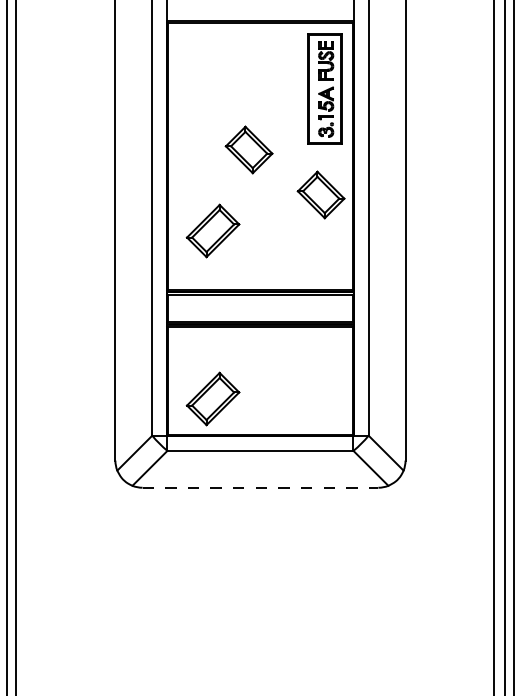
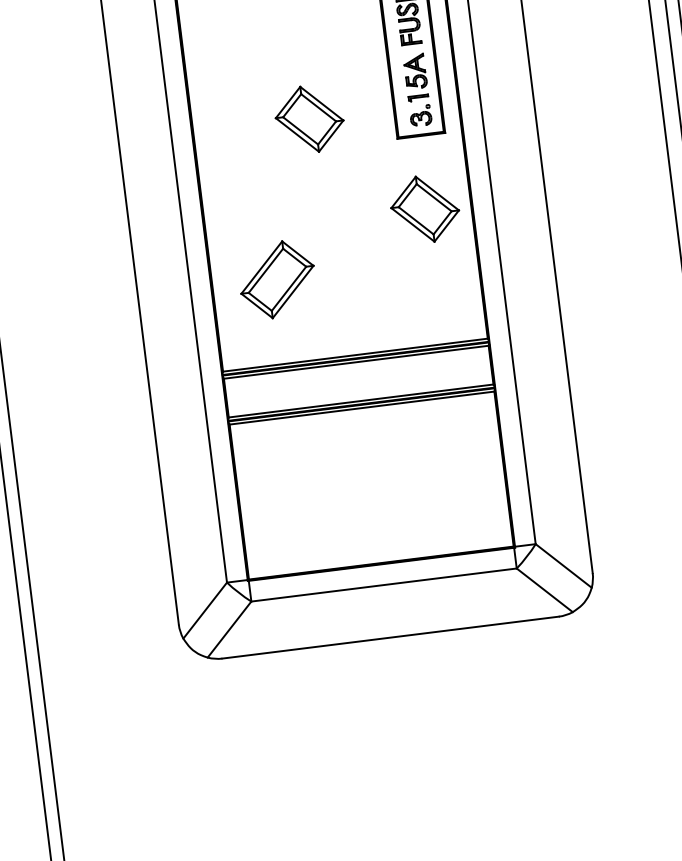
part: (248, 149) -> (308, 118), moved
part: (212, 398) -> (306, 518), removed
line: (260, 487) -> (390, 637), dashed -> solid

